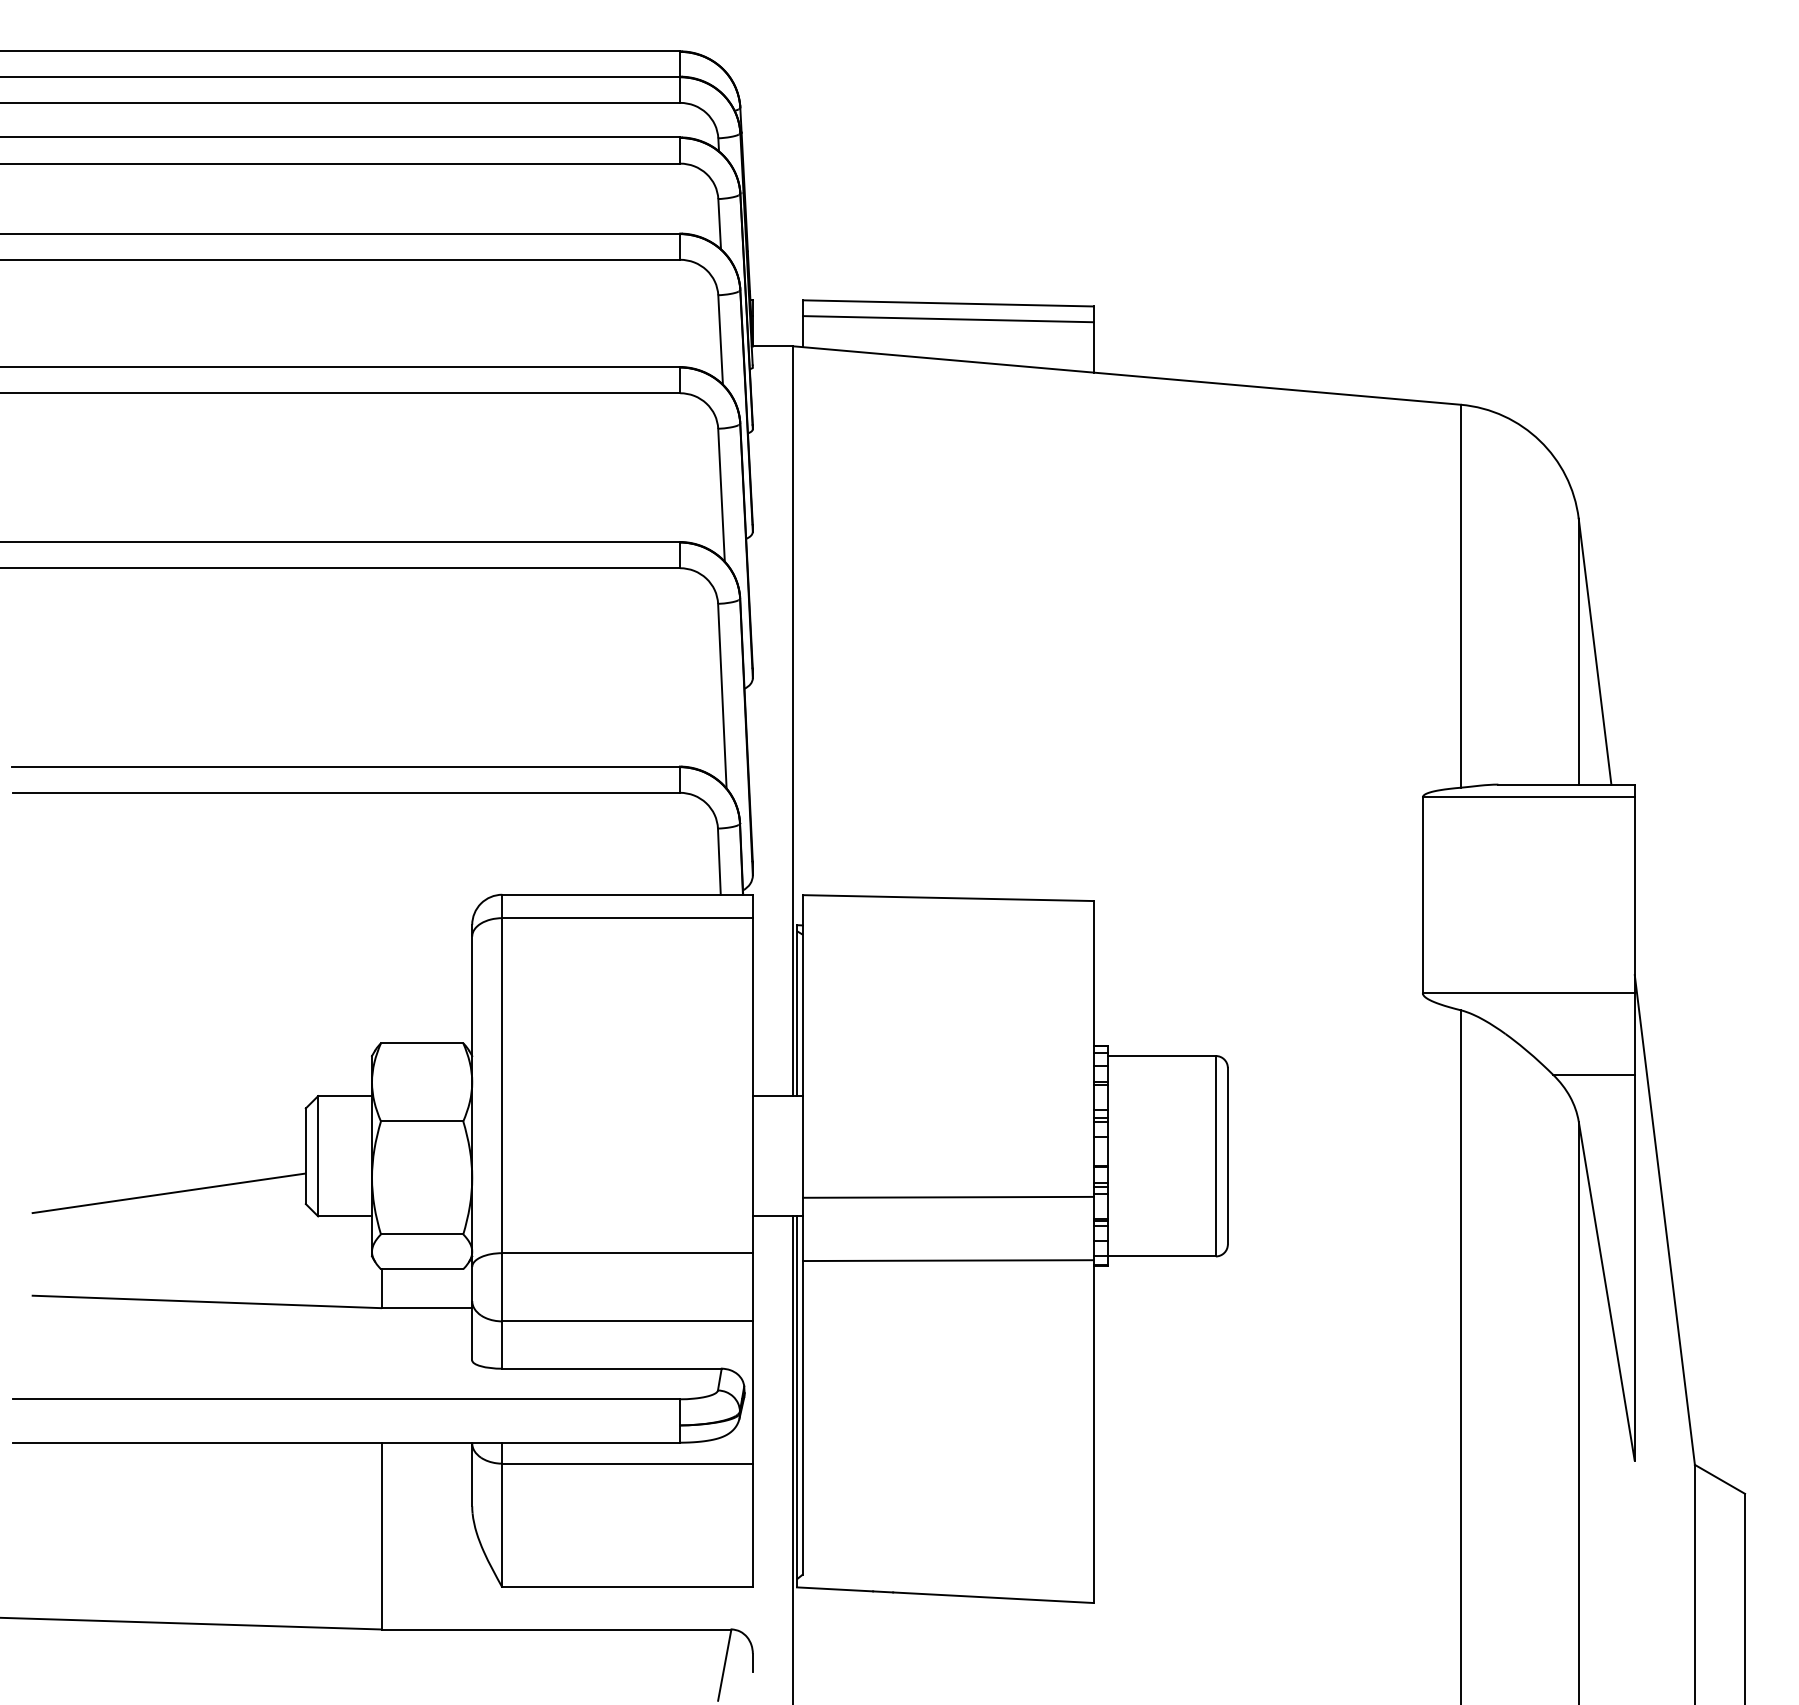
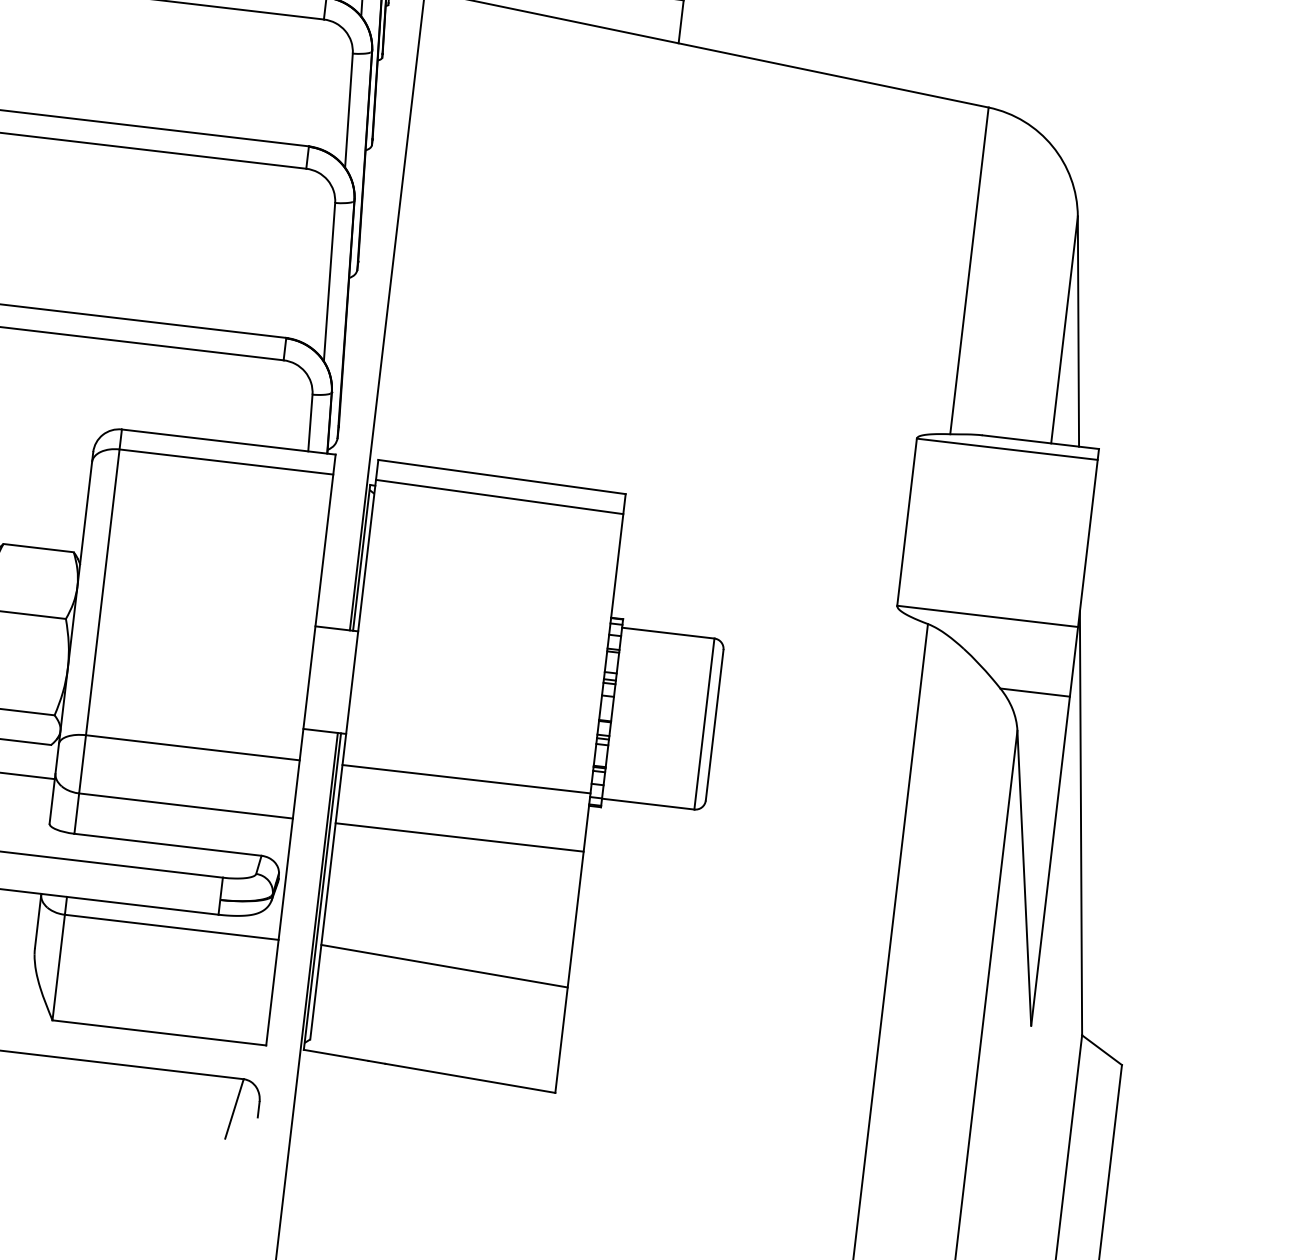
line: (947, 921) -> (499, 496), added
line: (947, 1196) -> (465, 778), moved
line: (947, 1260) -> (459, 837), moved
line: (947, 1471) -> (443, 966), added

